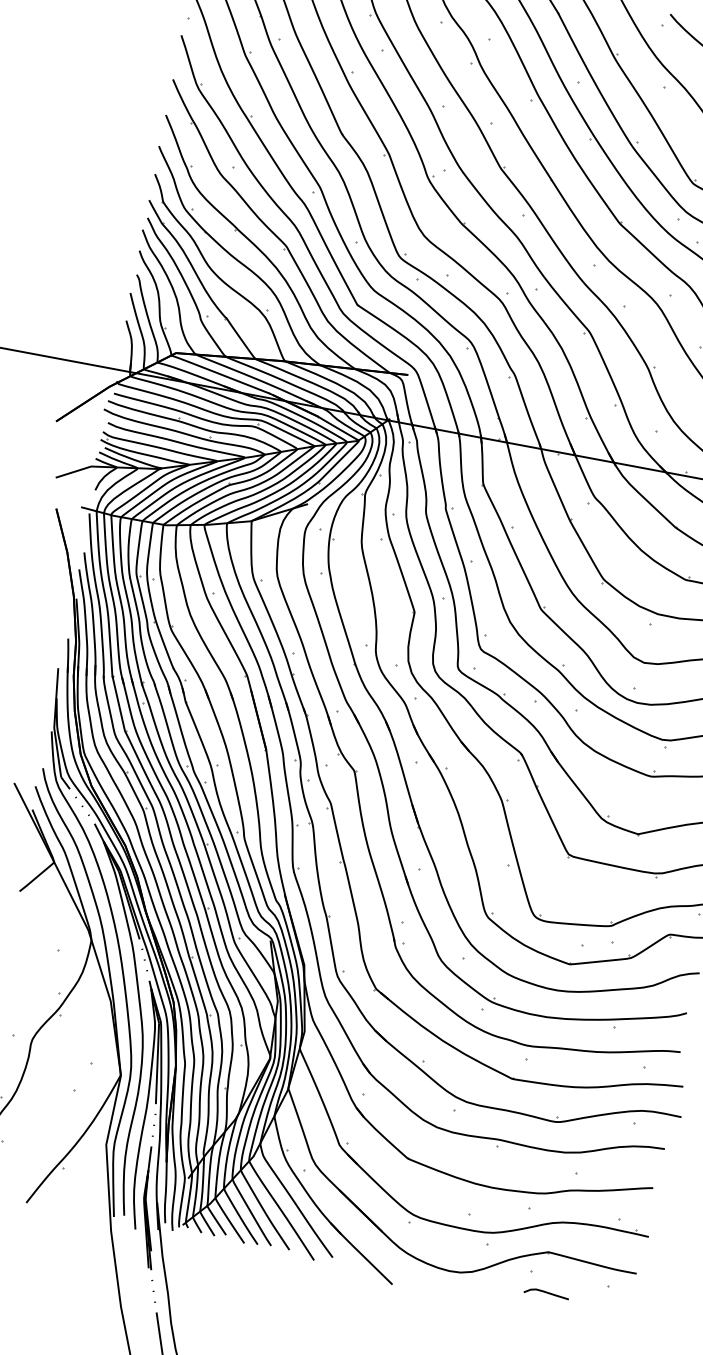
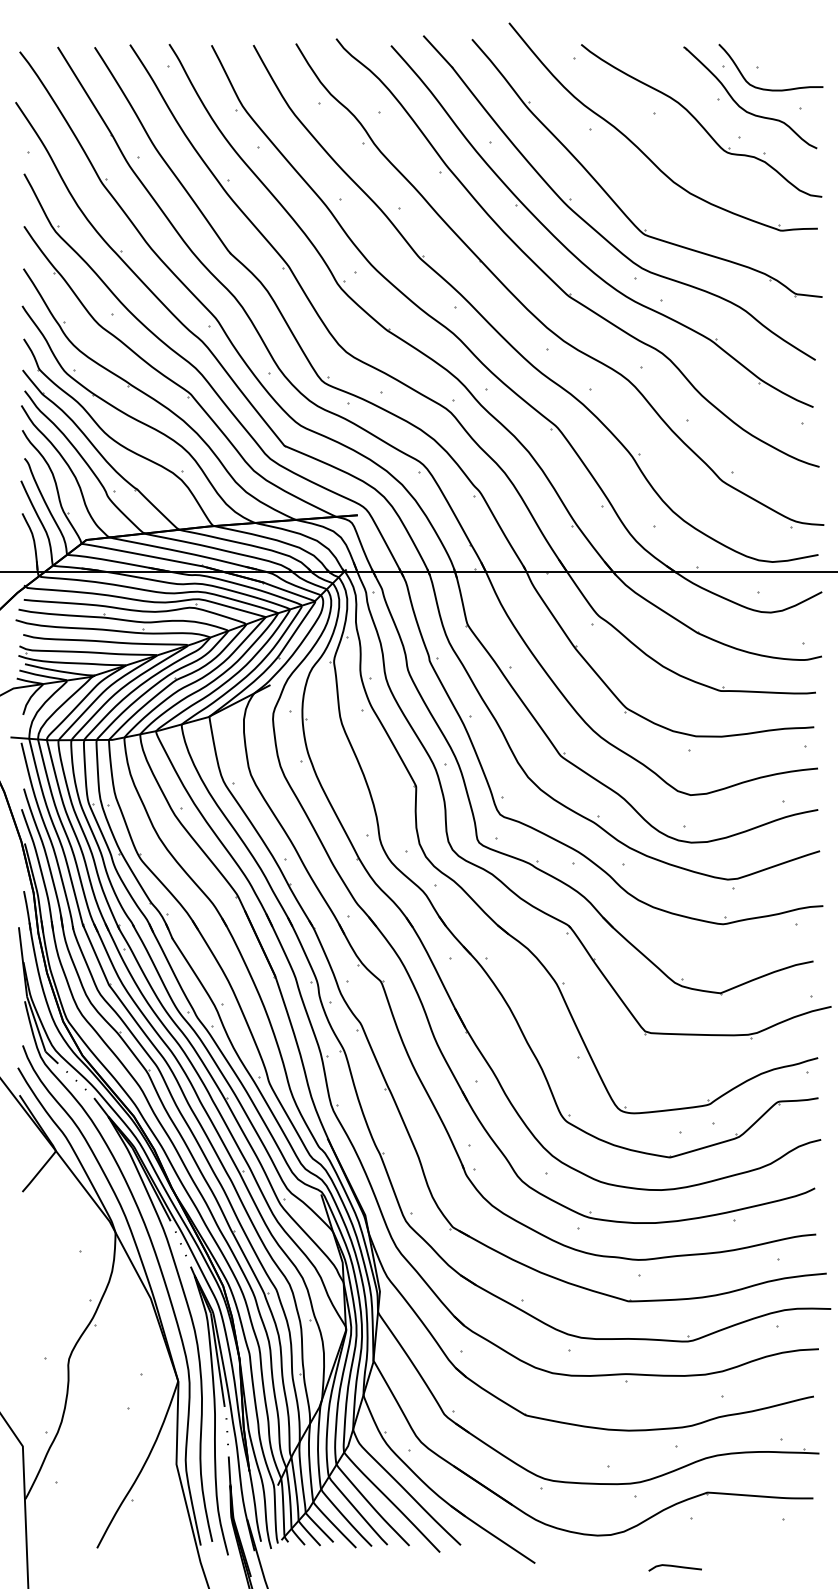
curve: (546, 1293) -> (674, 1567), moved

